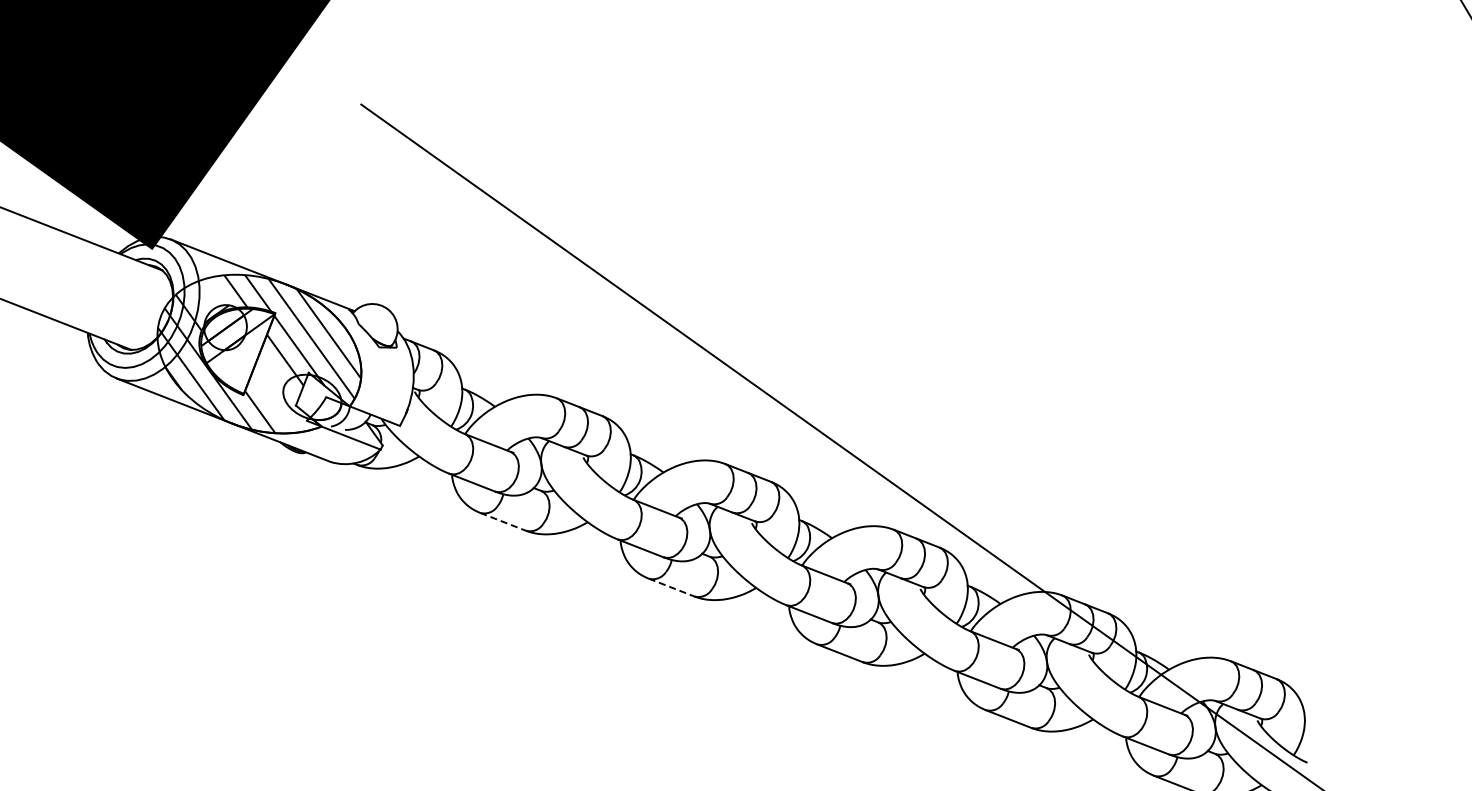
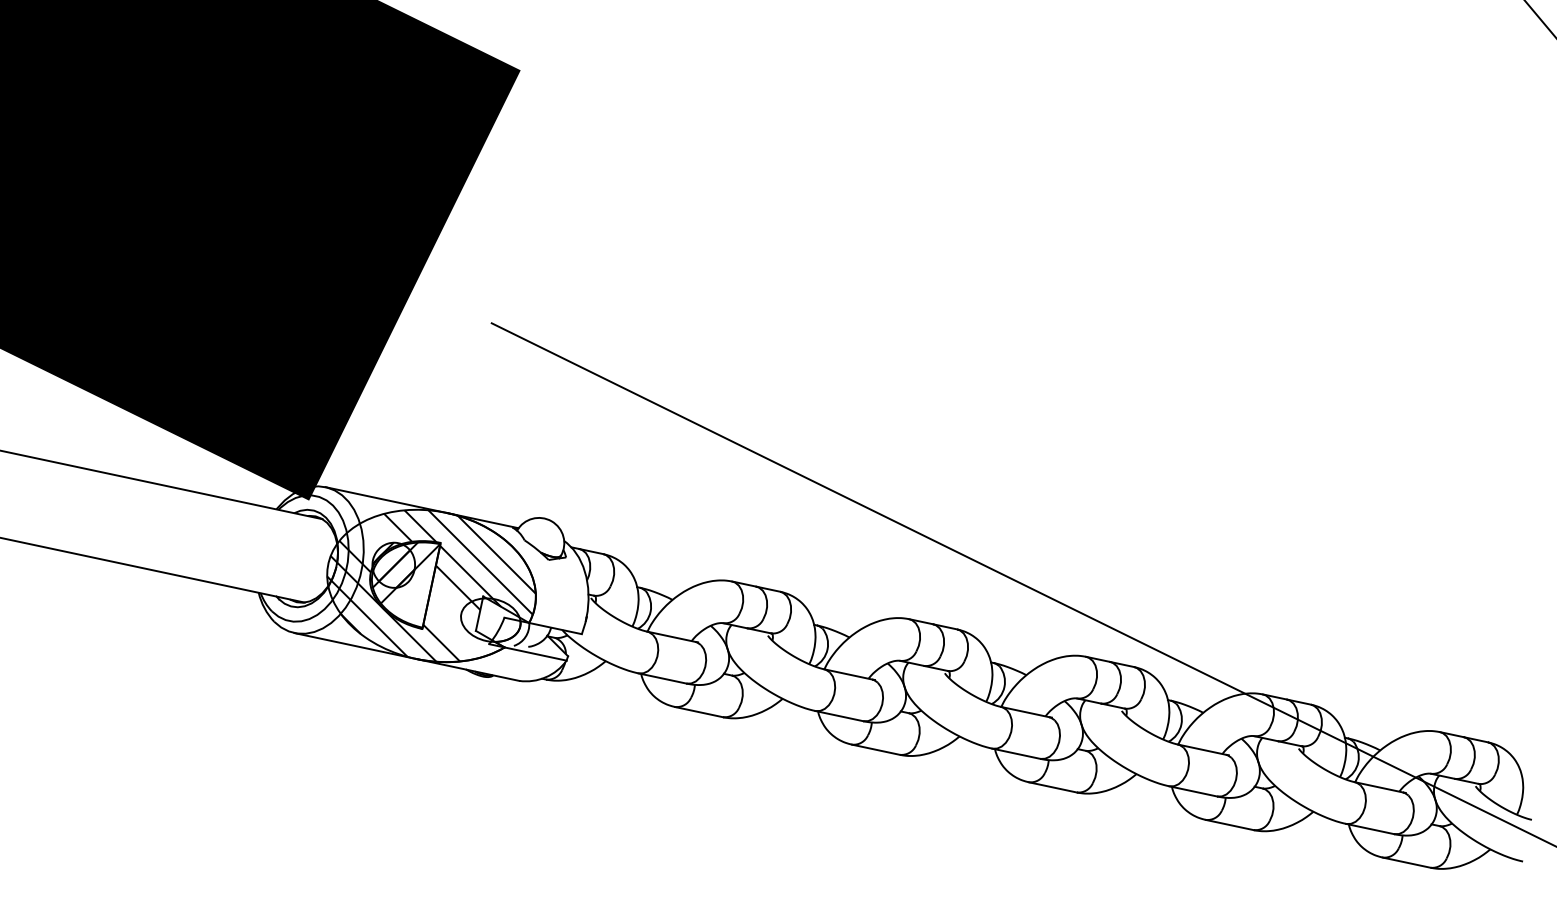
line: (503, 522) -> (699, 712), dashed -> solid
line: (672, 587) -> (876, 749), dashed -> solid

